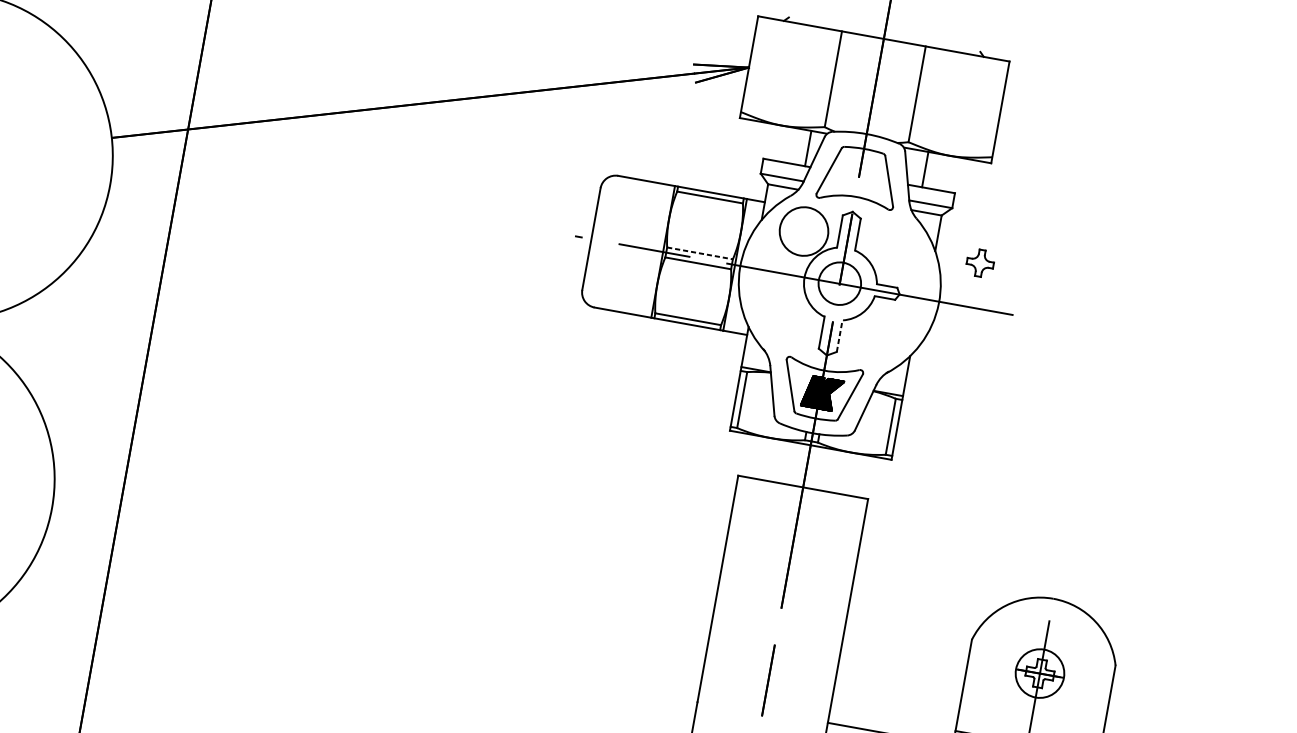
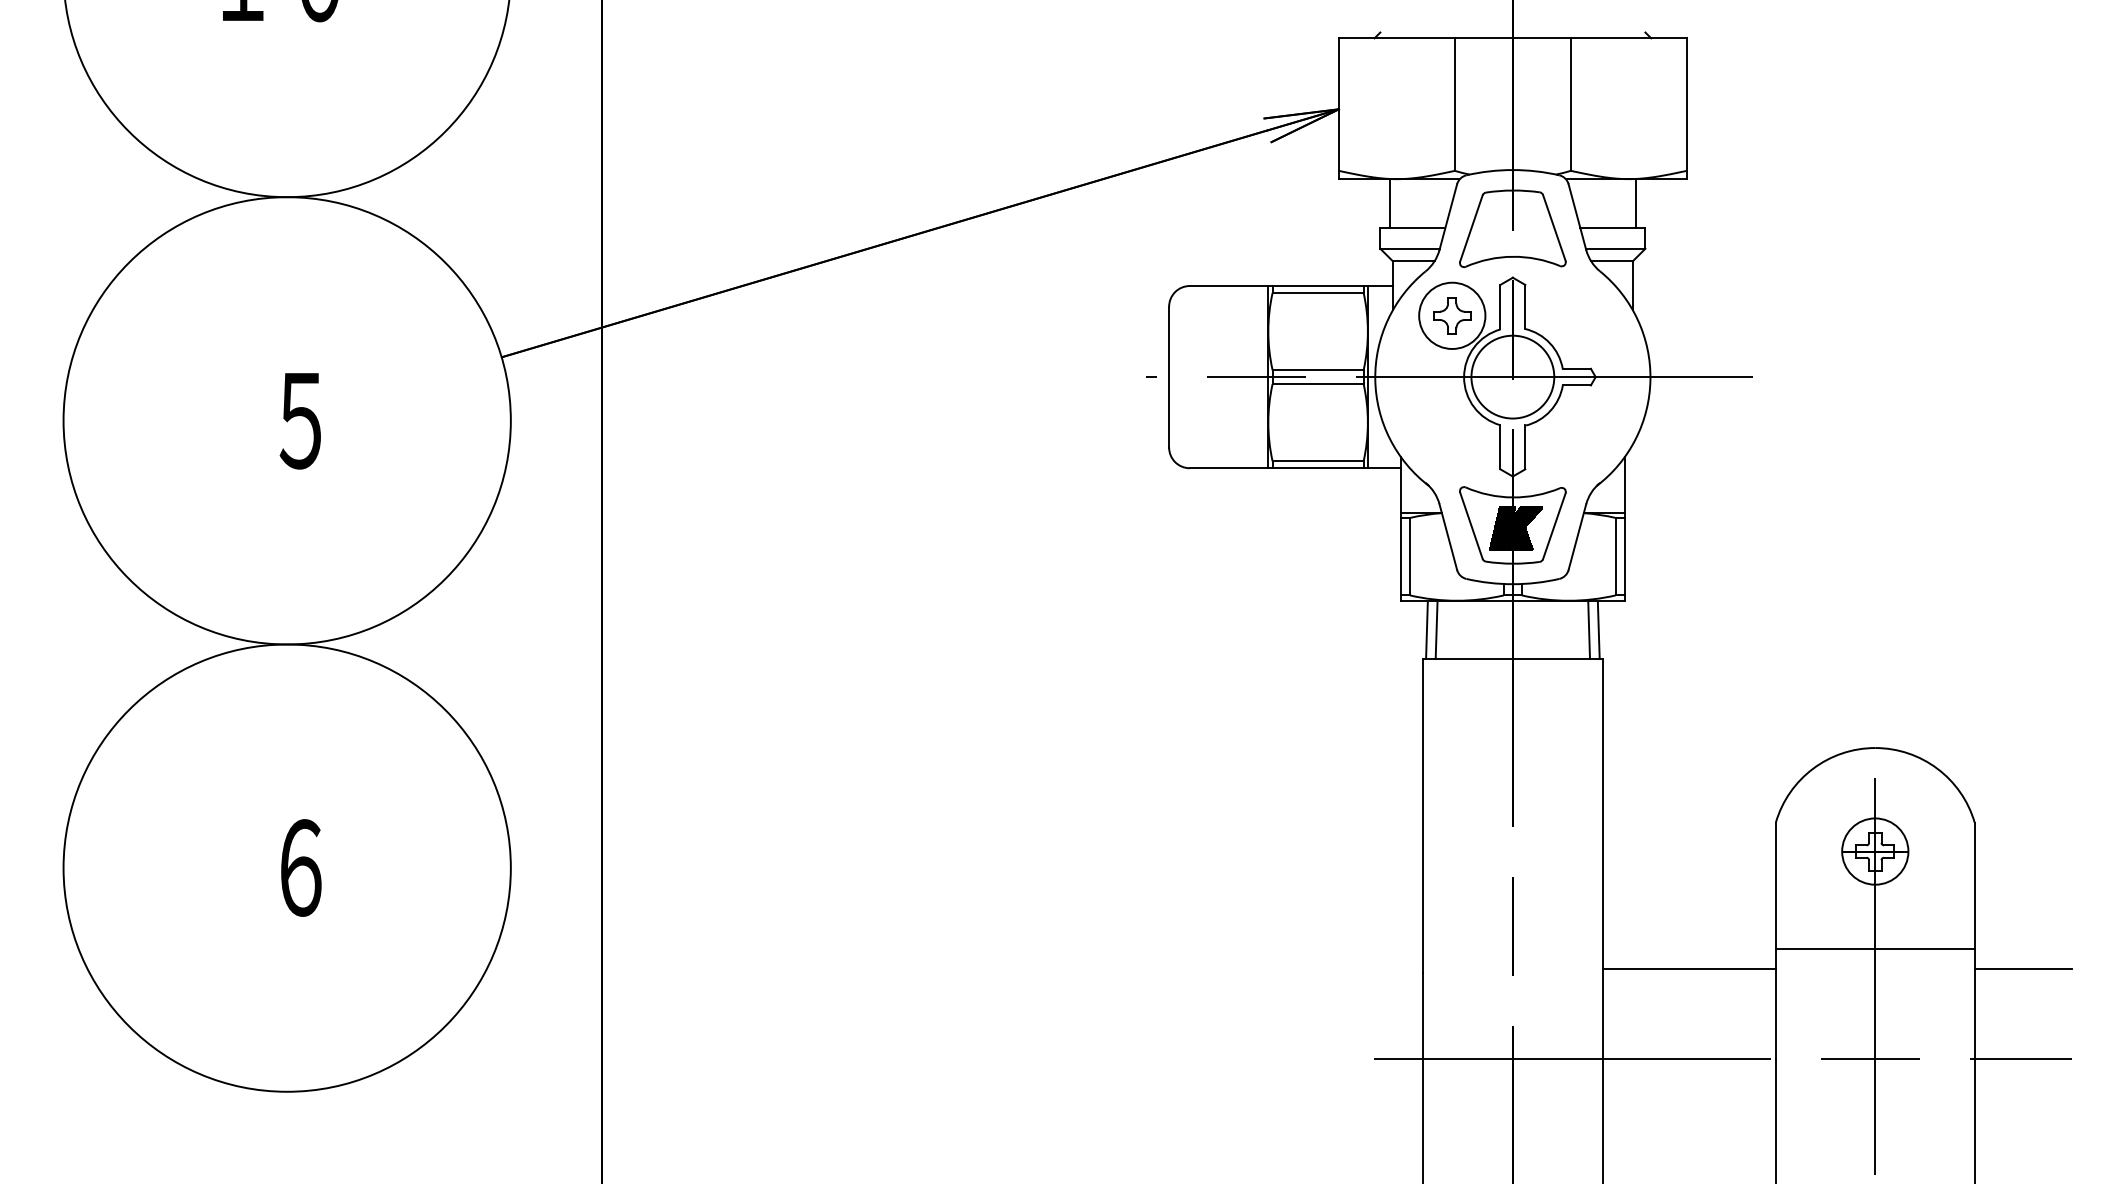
line: (807, 148) -> (1389, 203), moved
line: (924, 169) -> (1635, 203), moved
line: (700, 253) -> (1318, 370), dashed -> solid
part: (980, 263) -> (1452, 315), moved
circle: (839, 283) -> (1512, 376), size x1.43
line: (839, 335) -> (1525, 446), dashed -> solid
line: (744, 455) -> (1426, 630), added
line: (751, 456) -> (1436, 630), added
line: (862, 476) -> (1589, 630), added
line: (868, 477) -> (1598, 630), added

